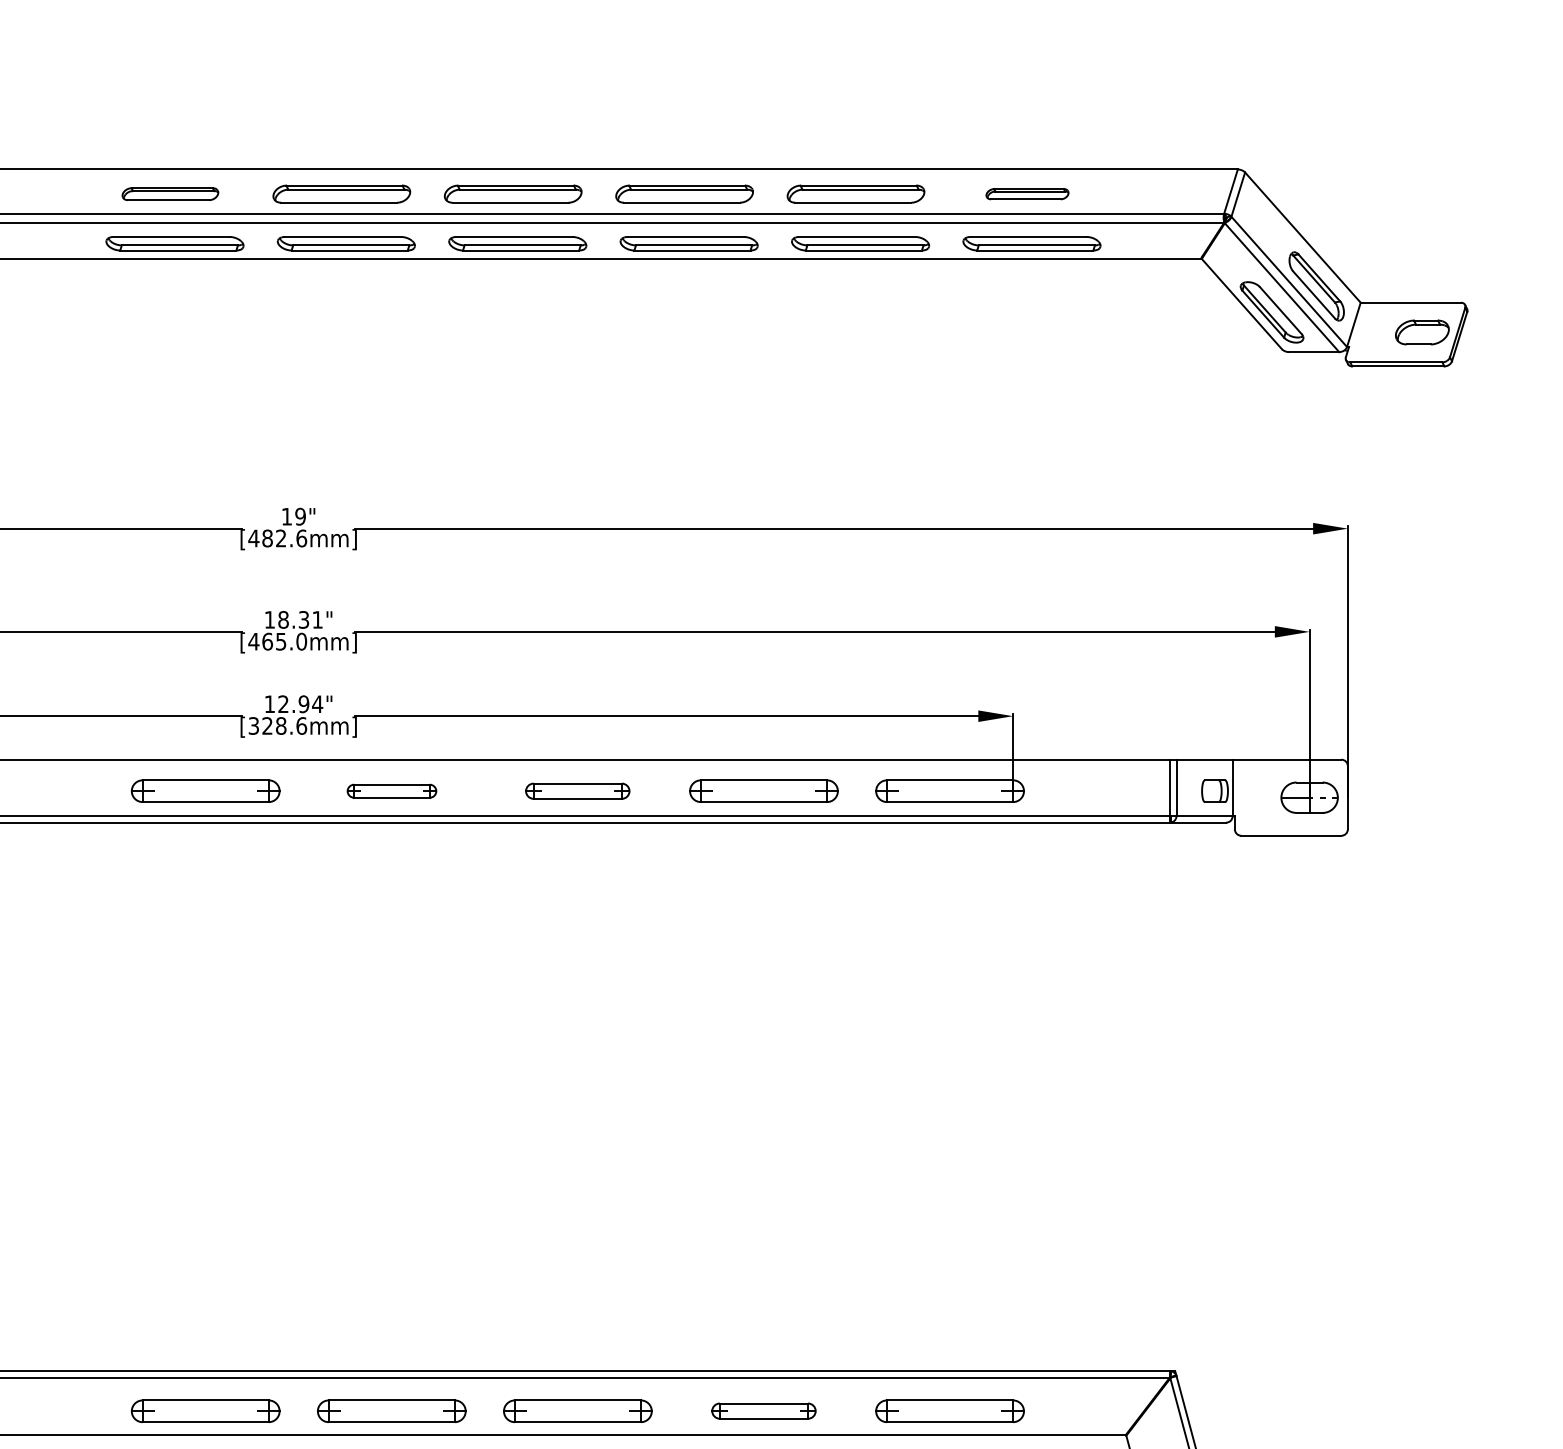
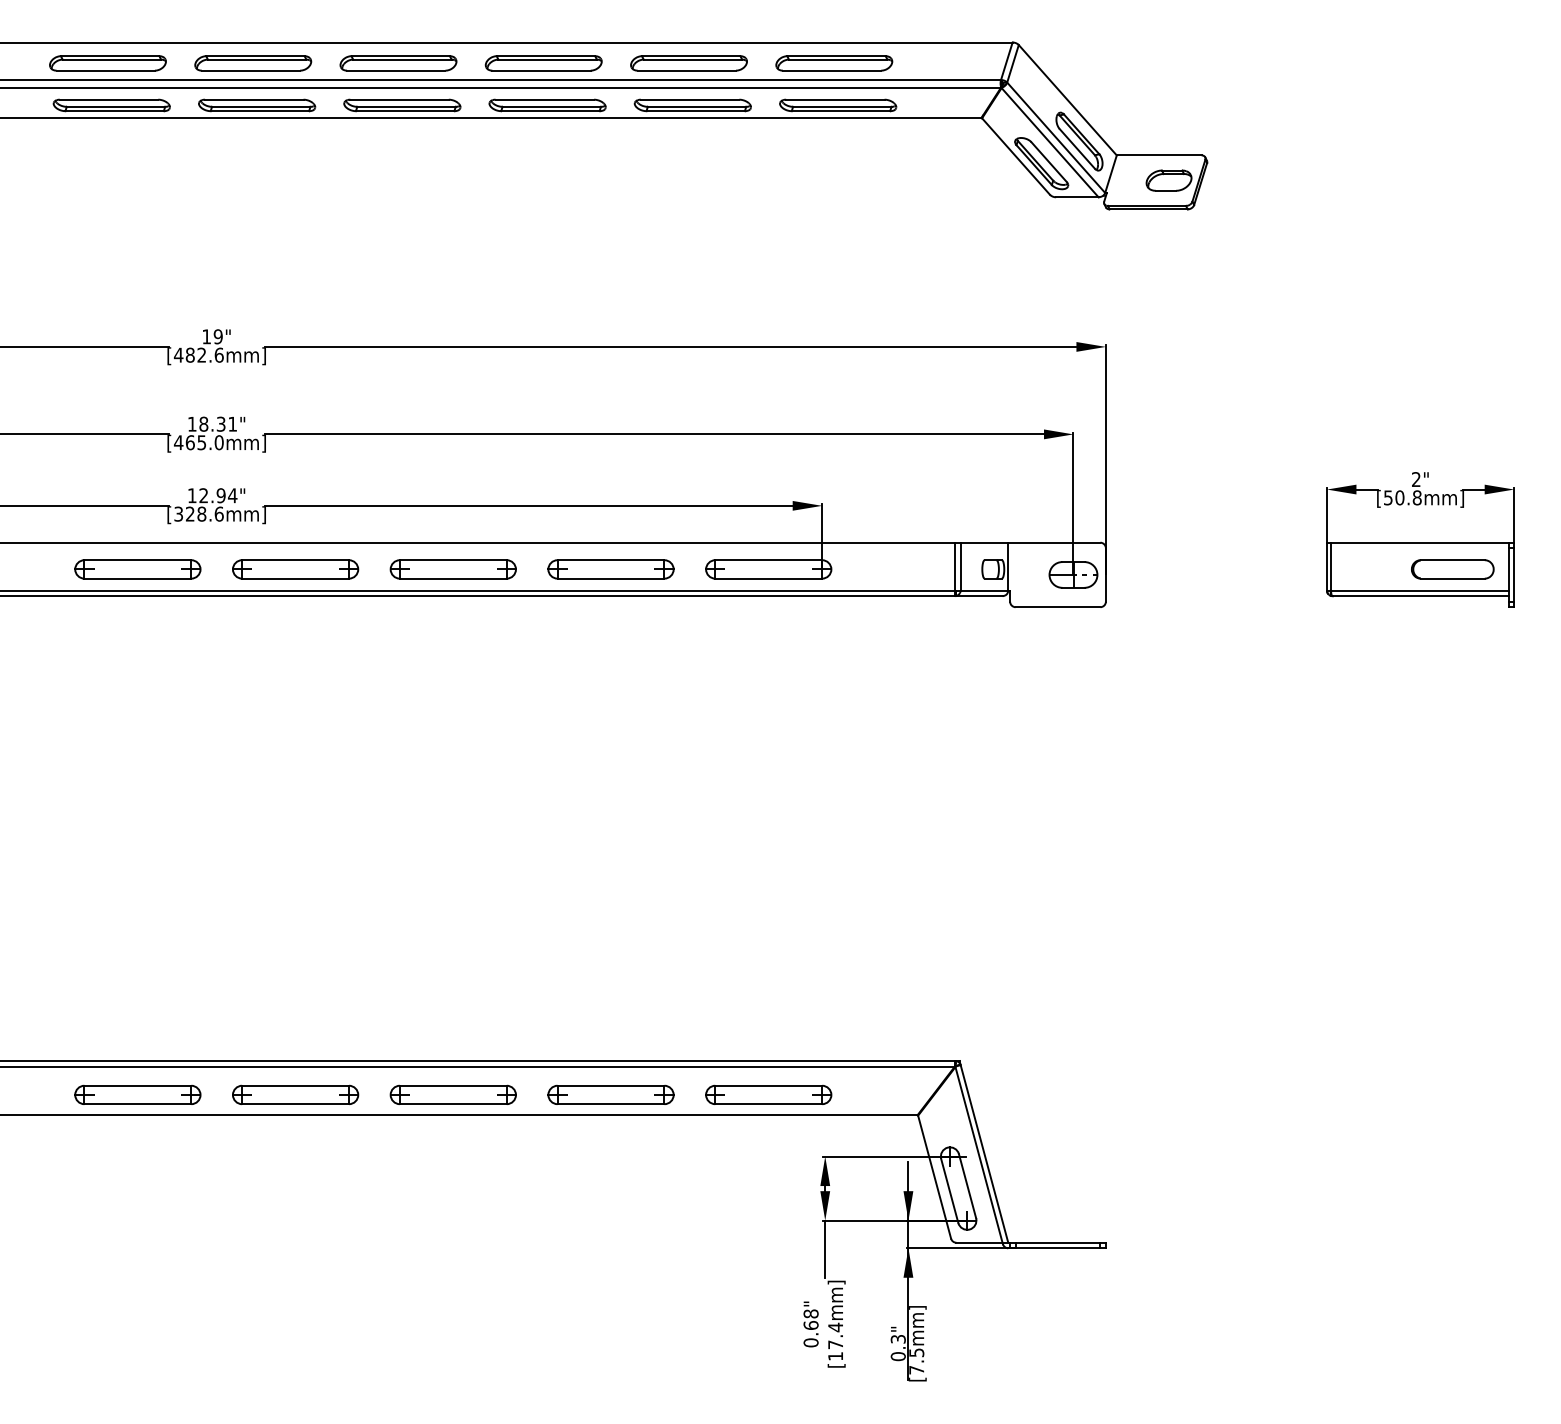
part: (169, 194) -> (107, 63), size x1.43
part: (1027, 194) -> (834, 63), size x1.67
part: (391, 791) -> (295, 569), size x1.67
part: (576, 791) -> (452, 569), size x1.43
part: (763, 1410) -> (610, 1094), size x1.43

